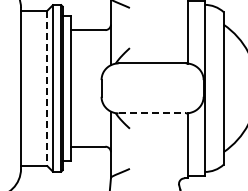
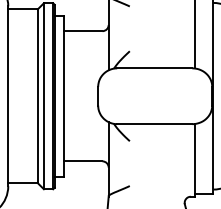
line: (47, 88) -> (37, 96), dashed -> solid
line: (152, 113) -> (155, 124), dashed -> solid

